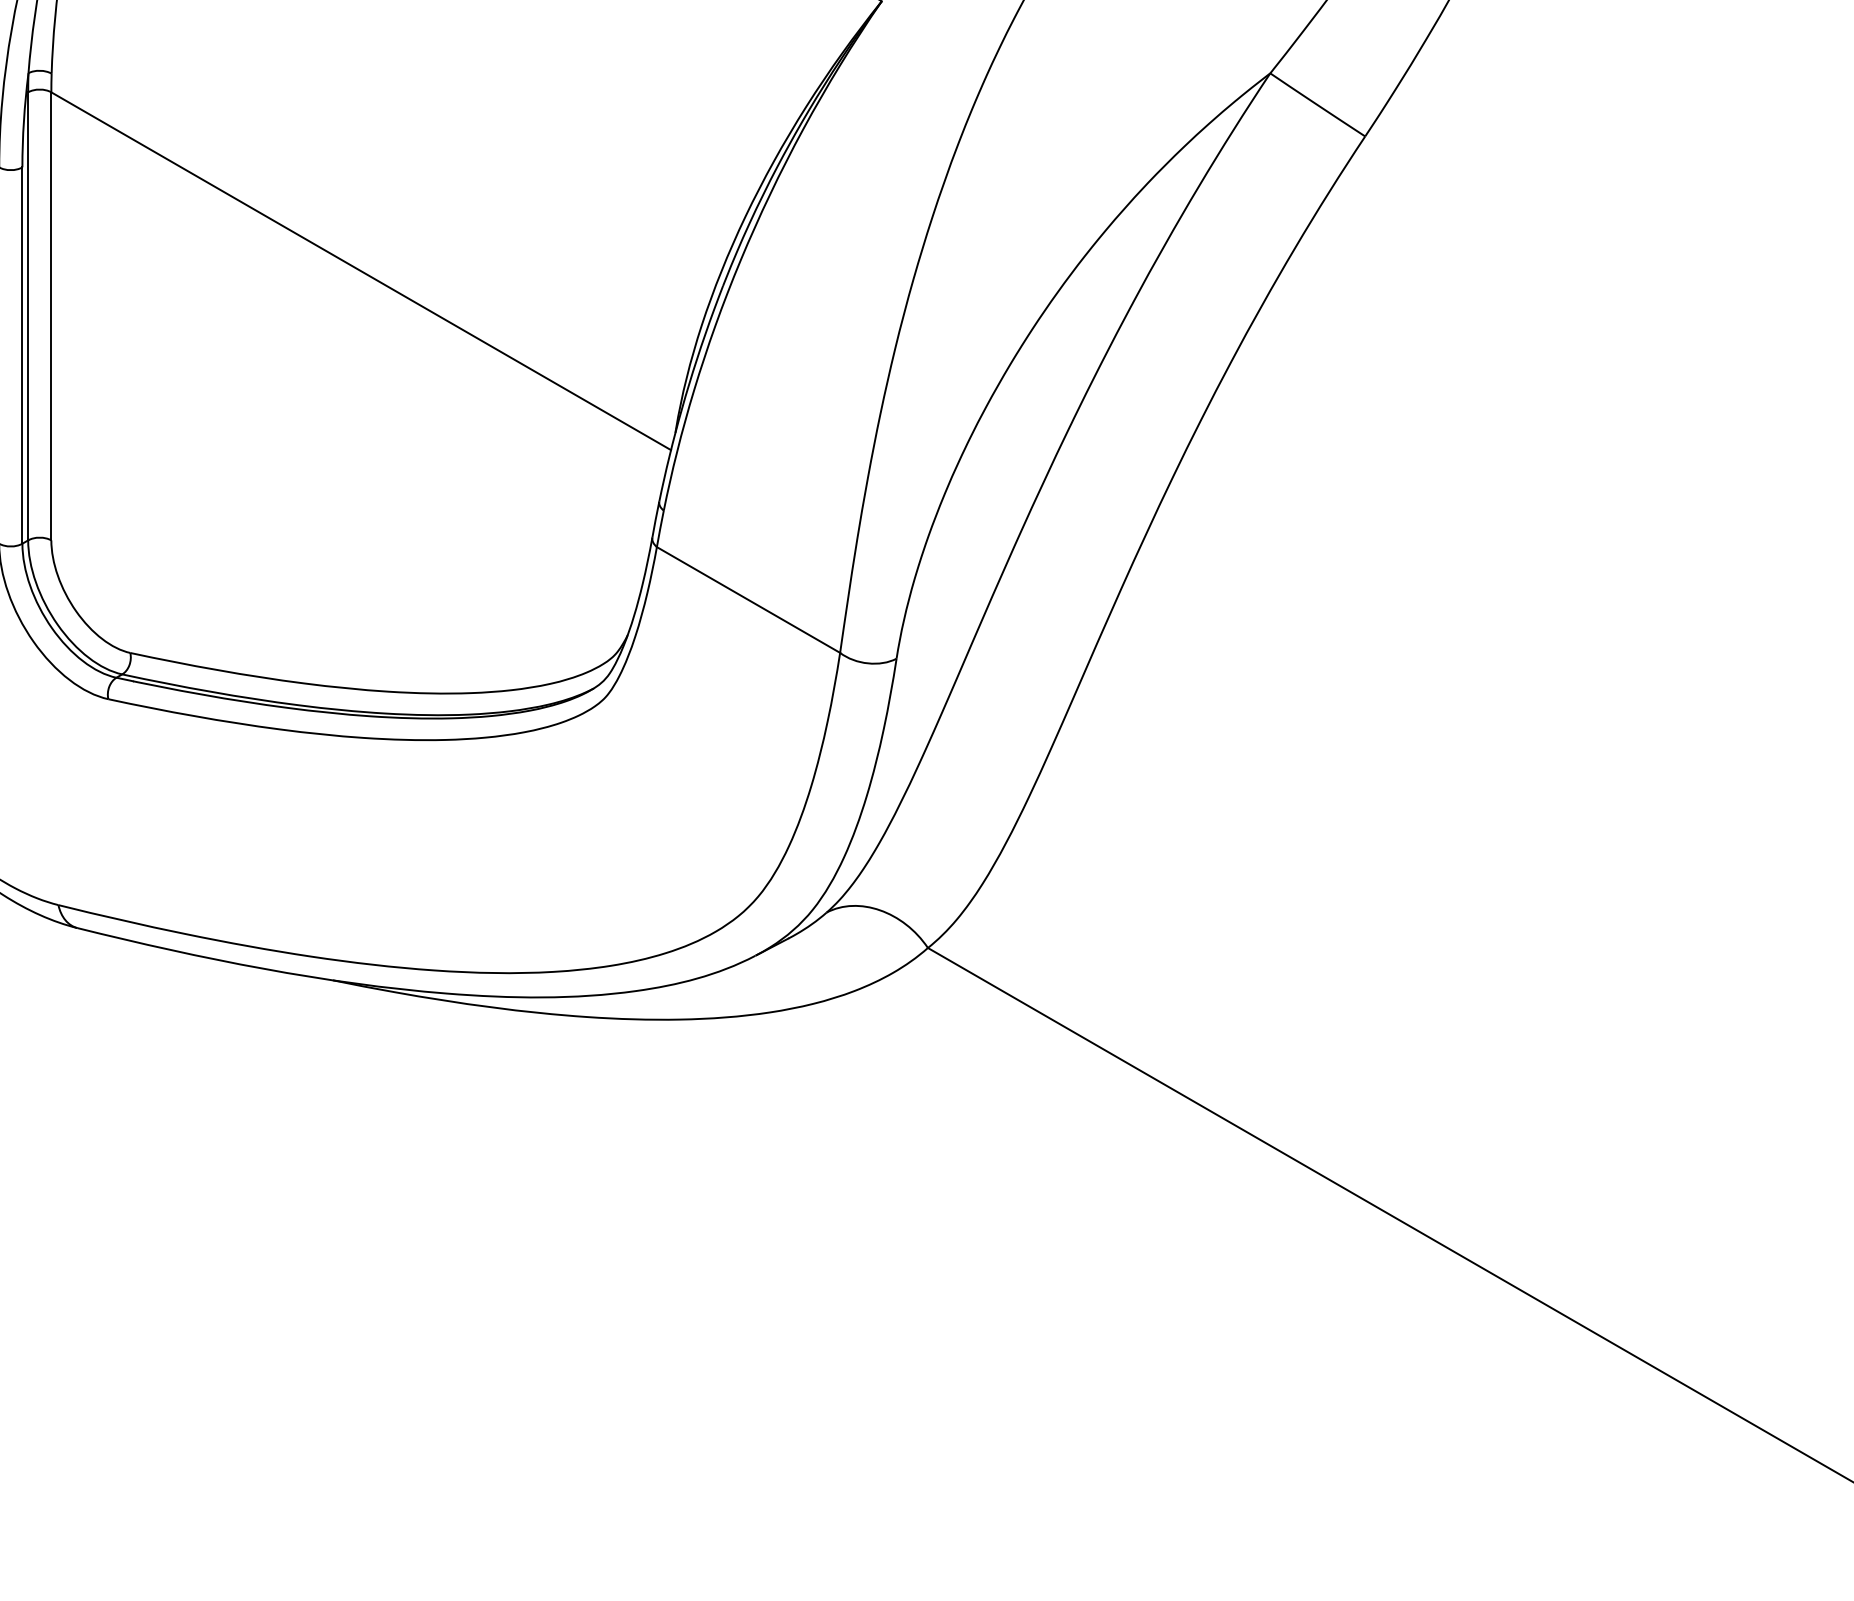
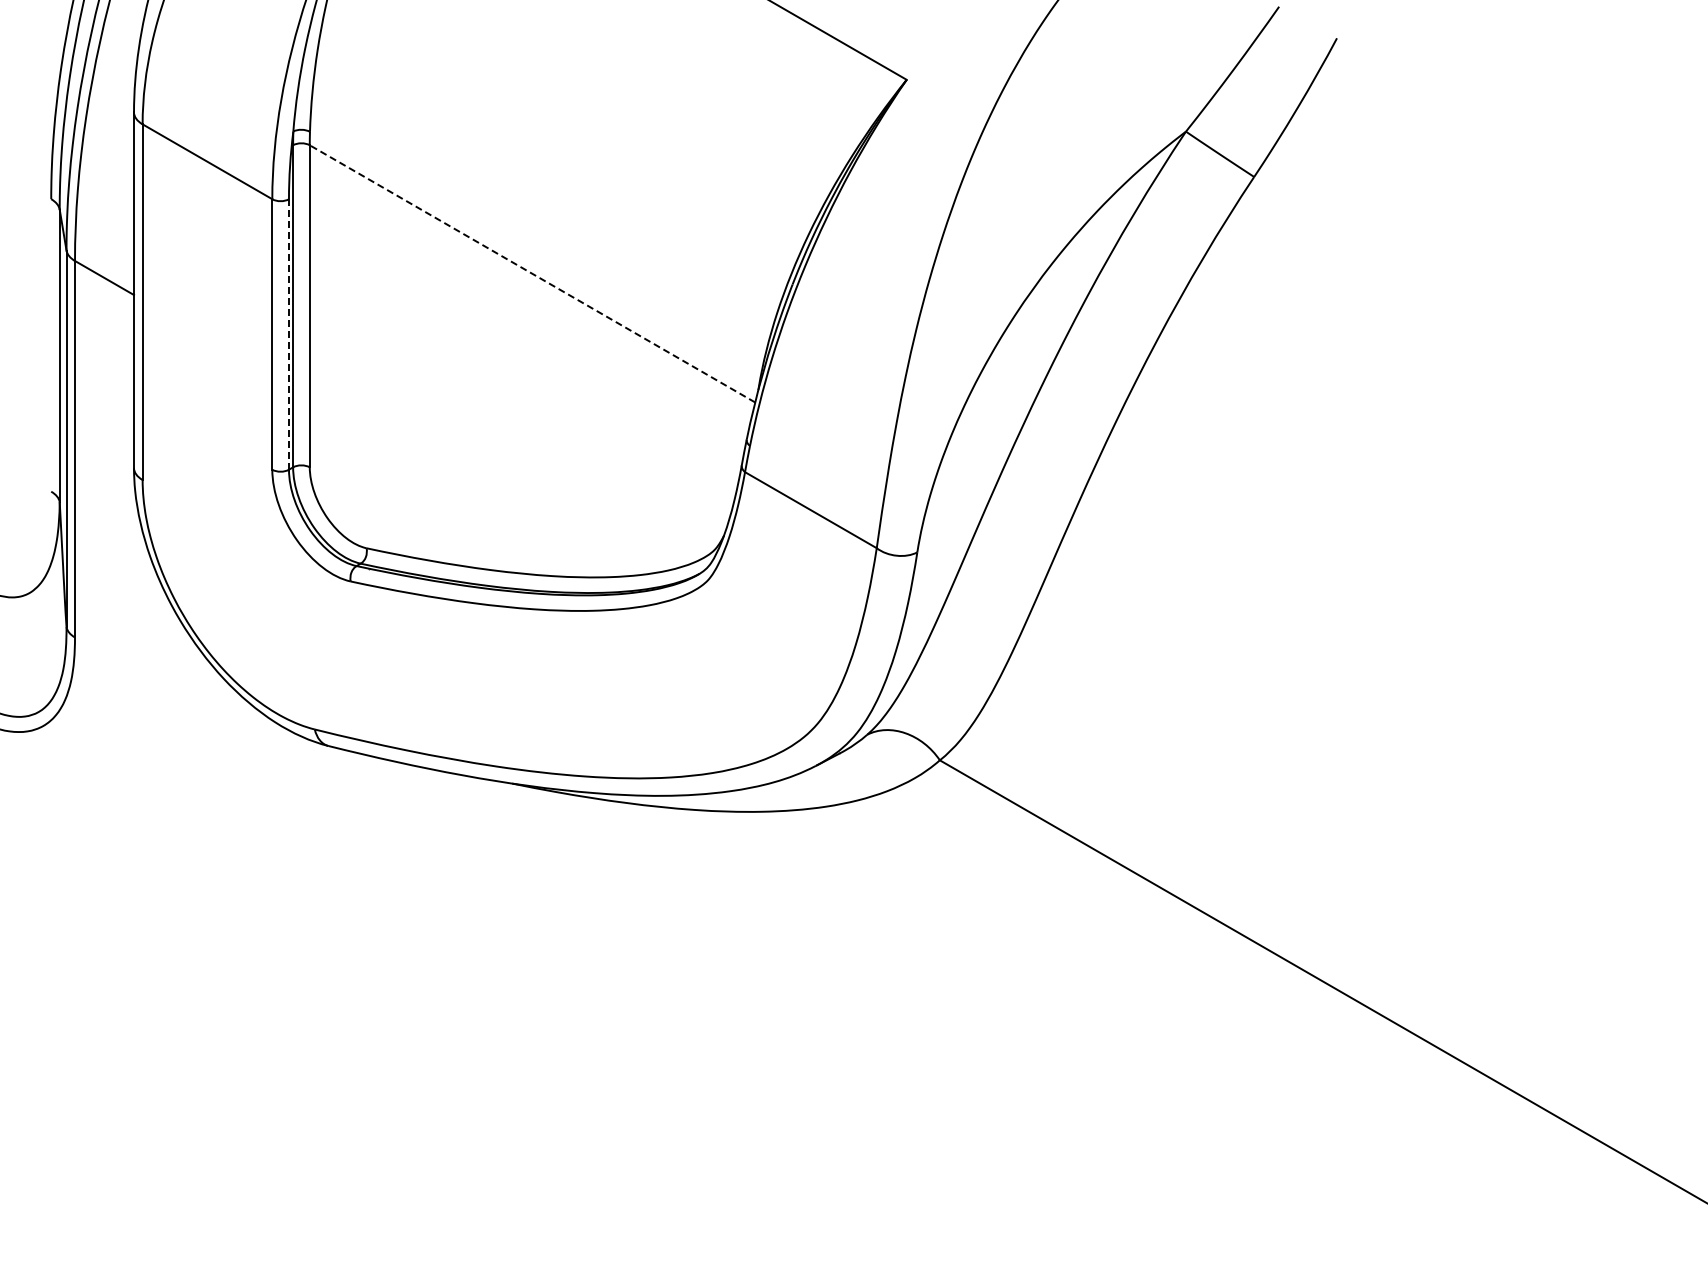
line: (361, 270) -> (532, 273), solid -> dashed
line: (21, 355) -> (288, 334), solid -> dashed

